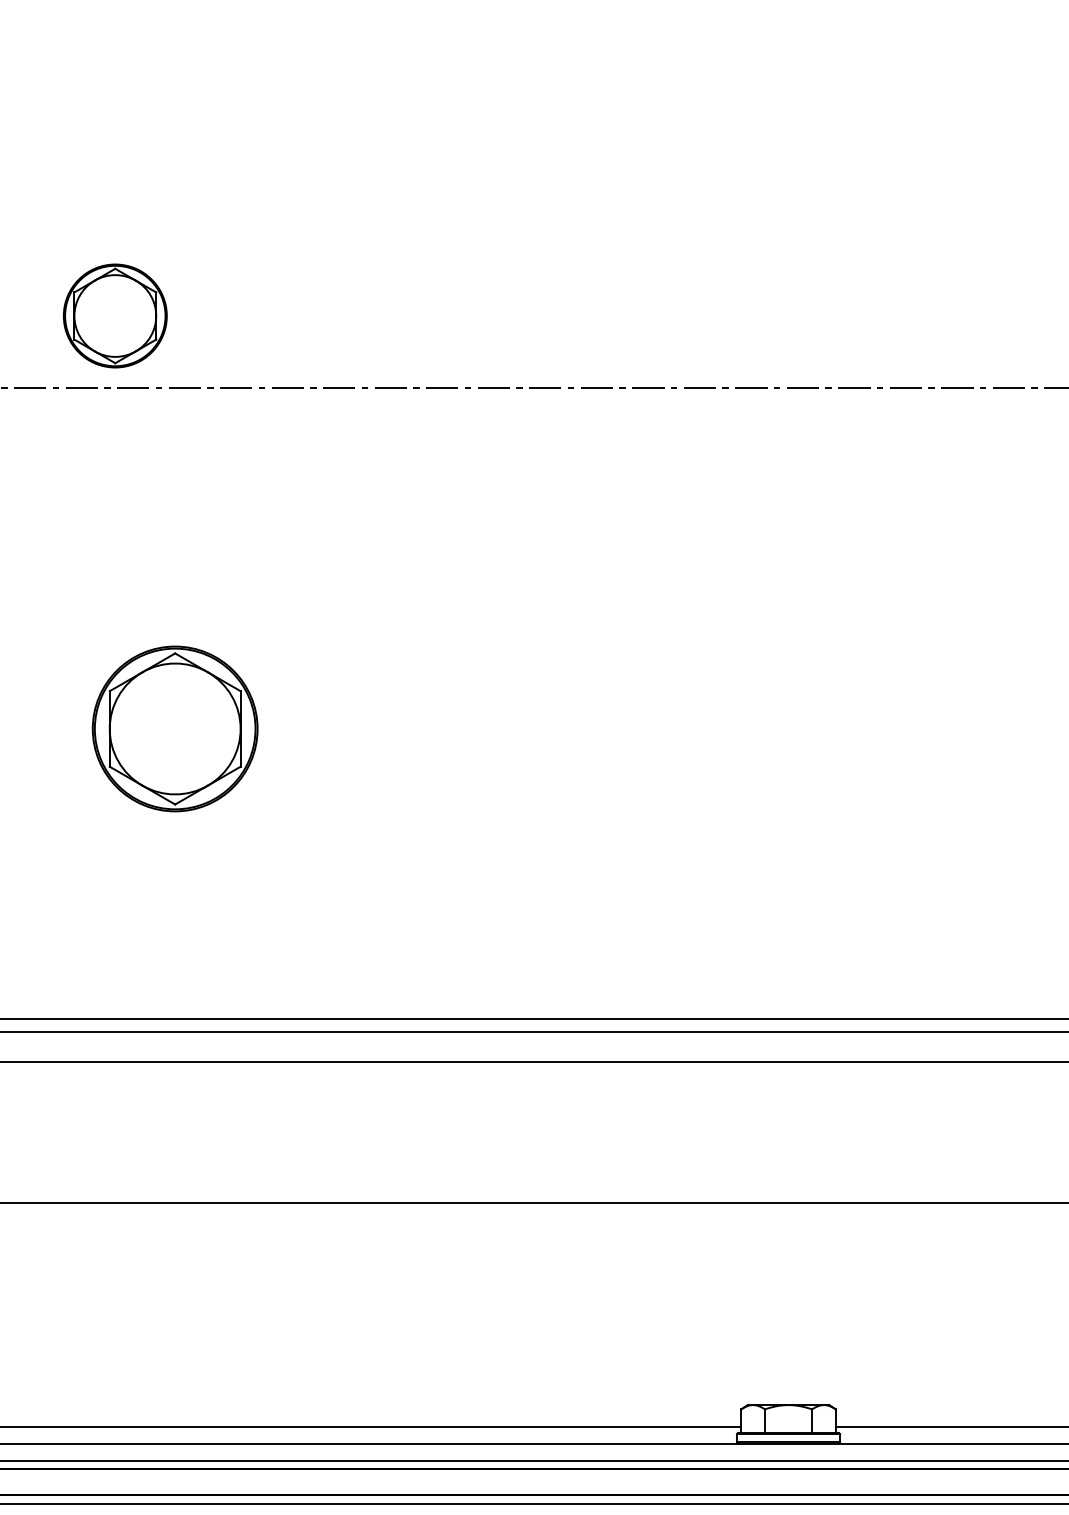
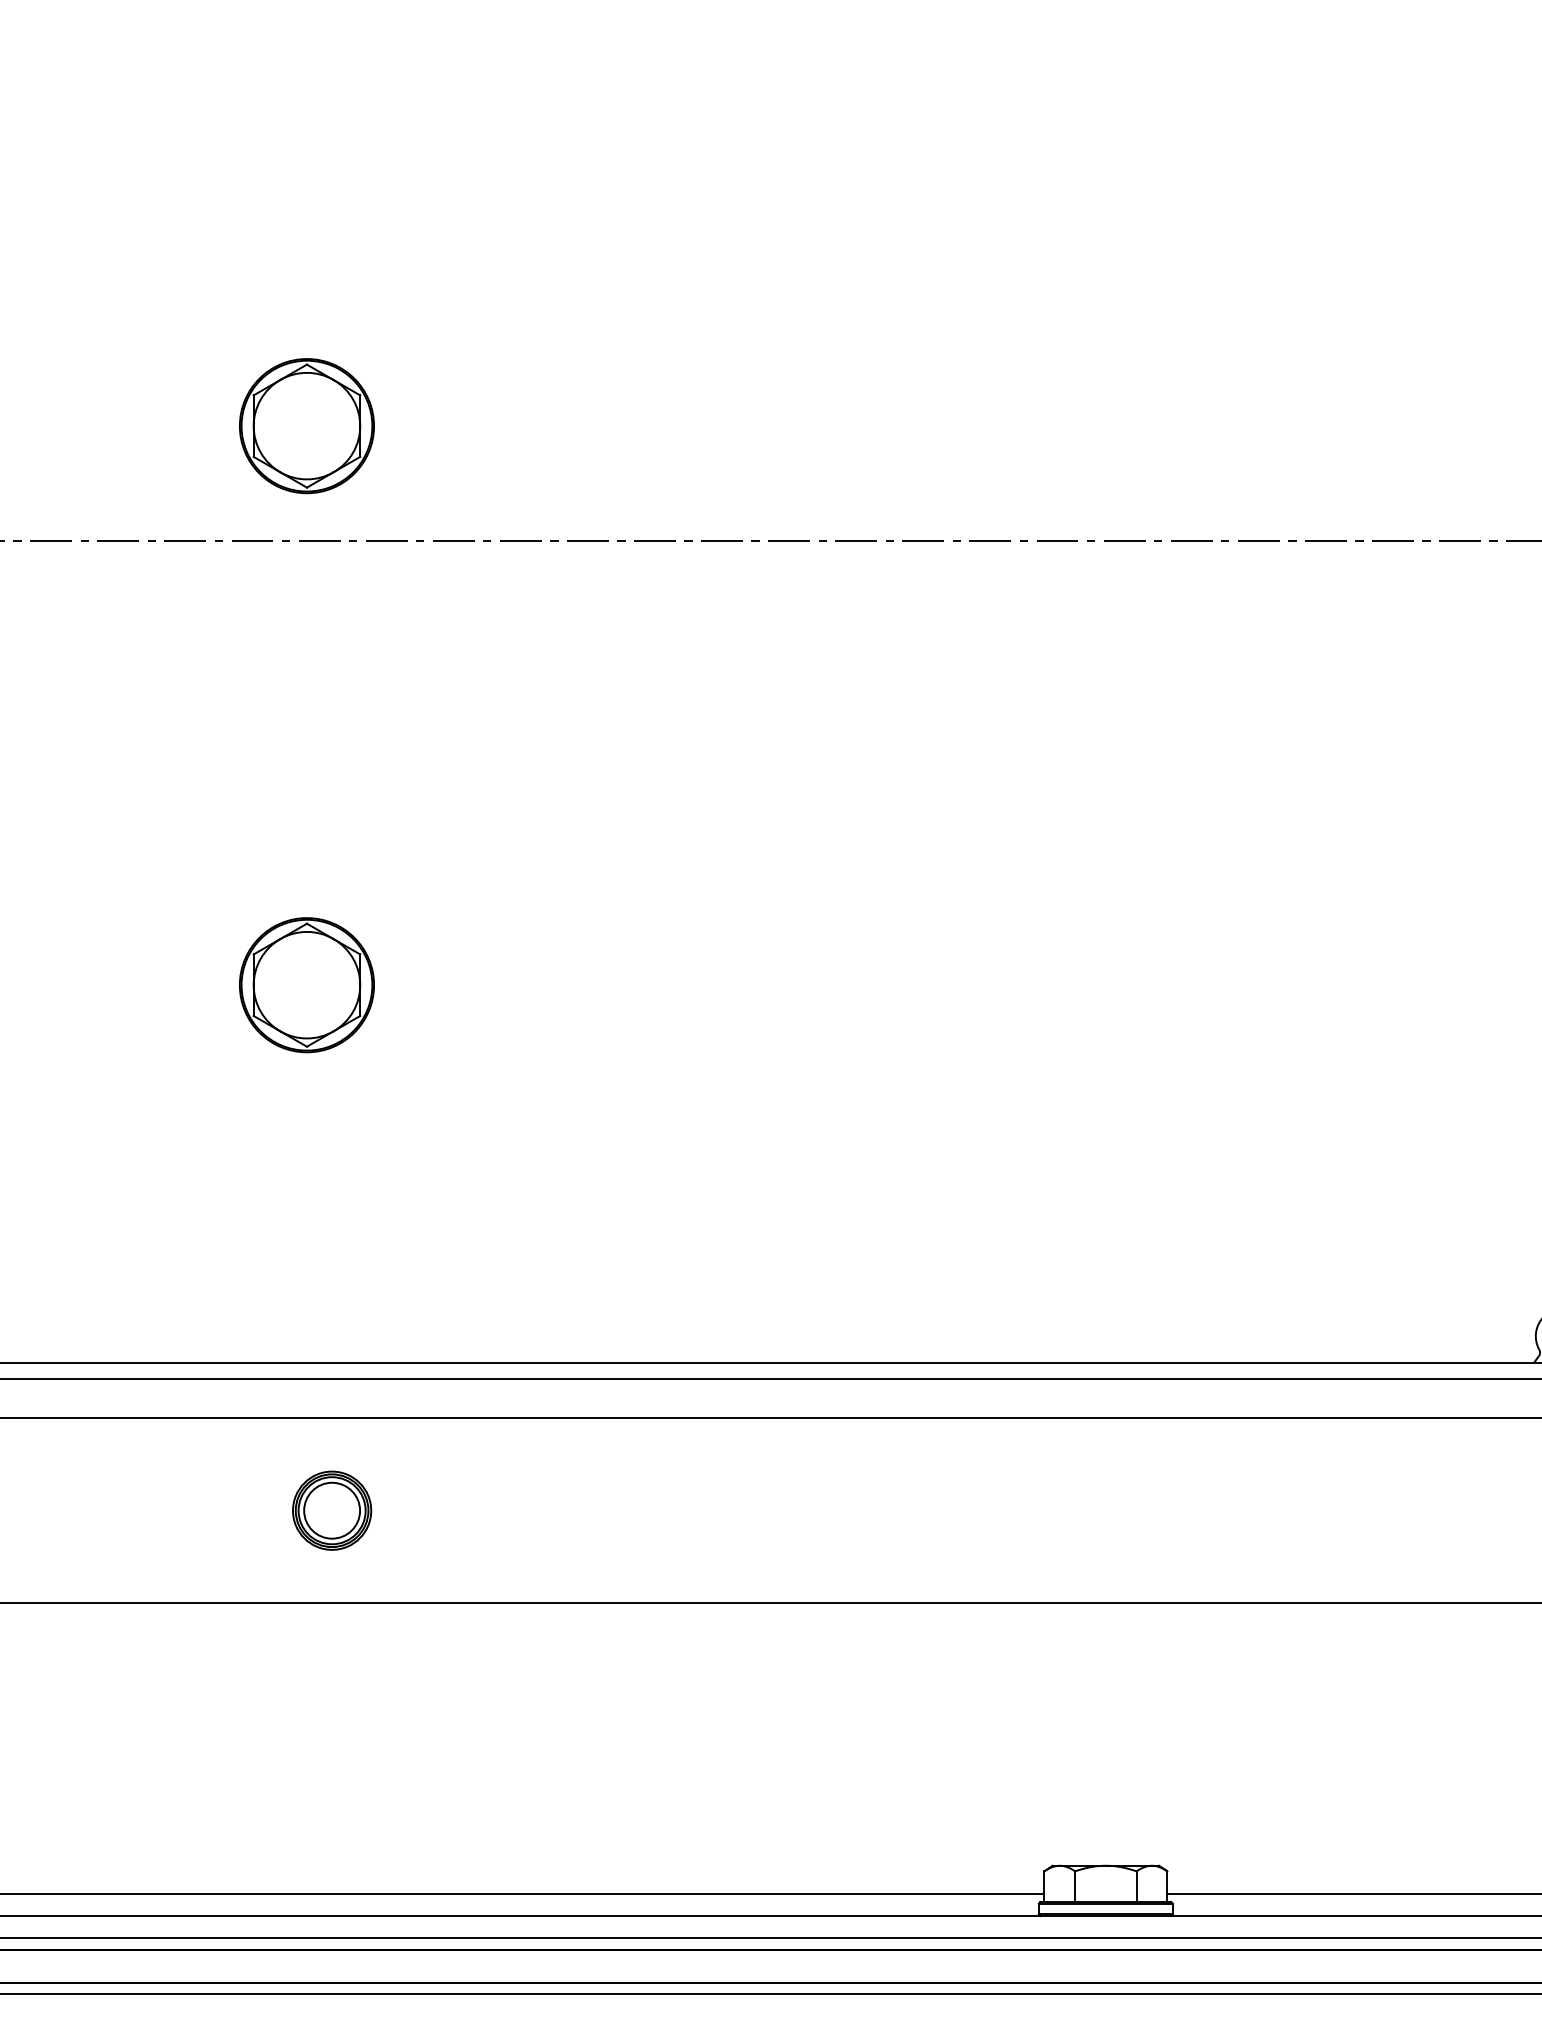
part: (114, 316) -> (306, 426), moved
part: (174, 729) -> (306, 985), size x0.62
part: (194, 1132) -> (332, 1510), added

